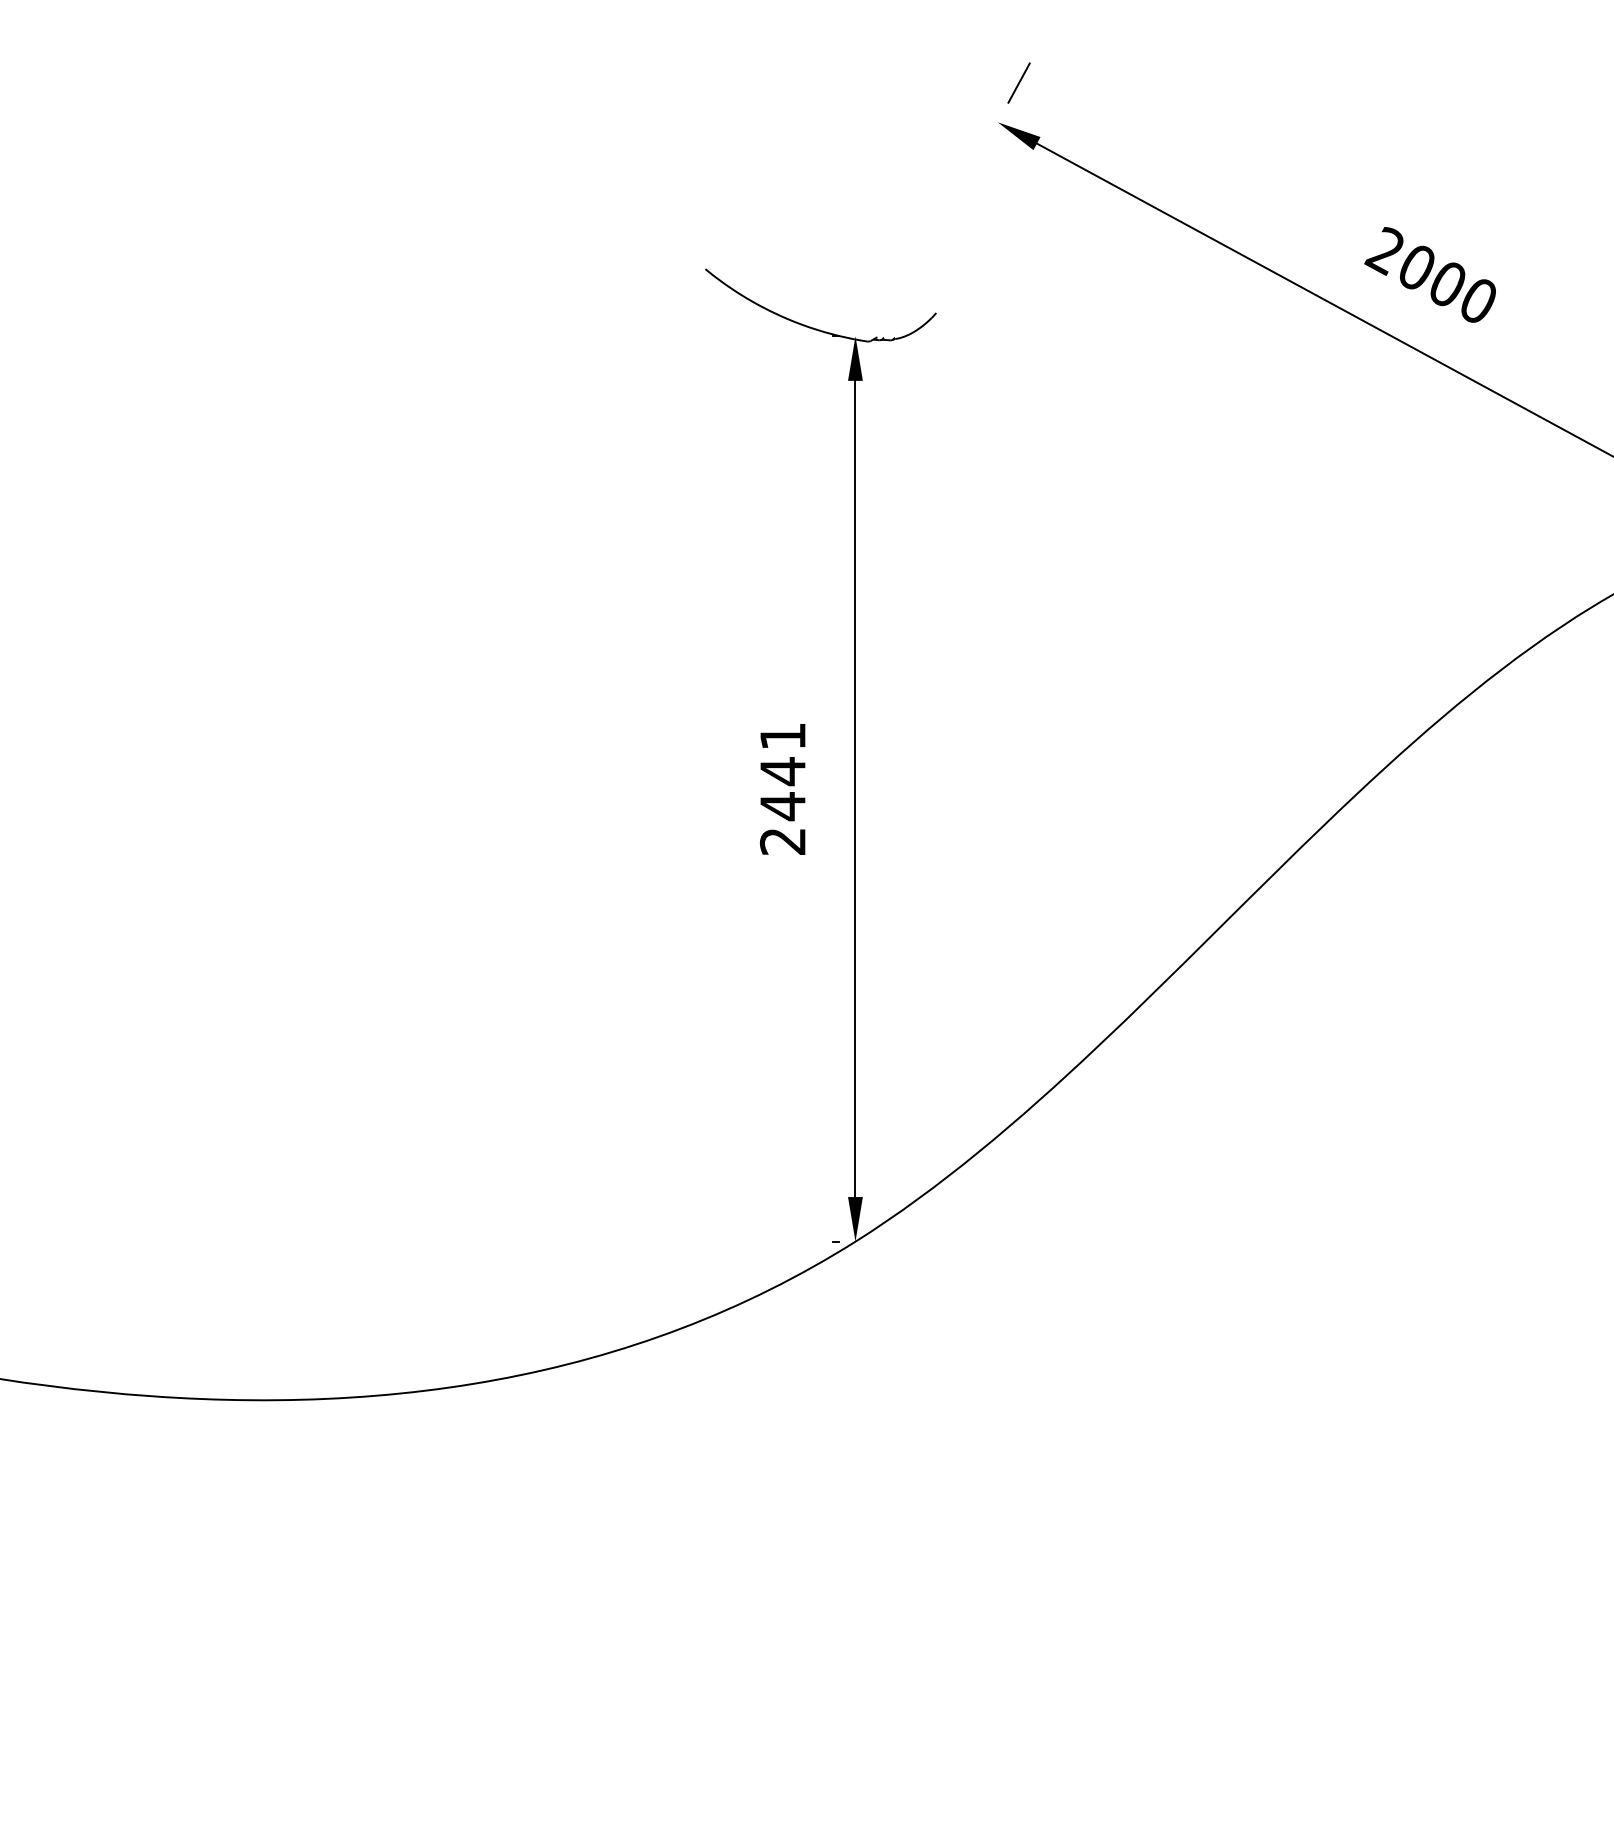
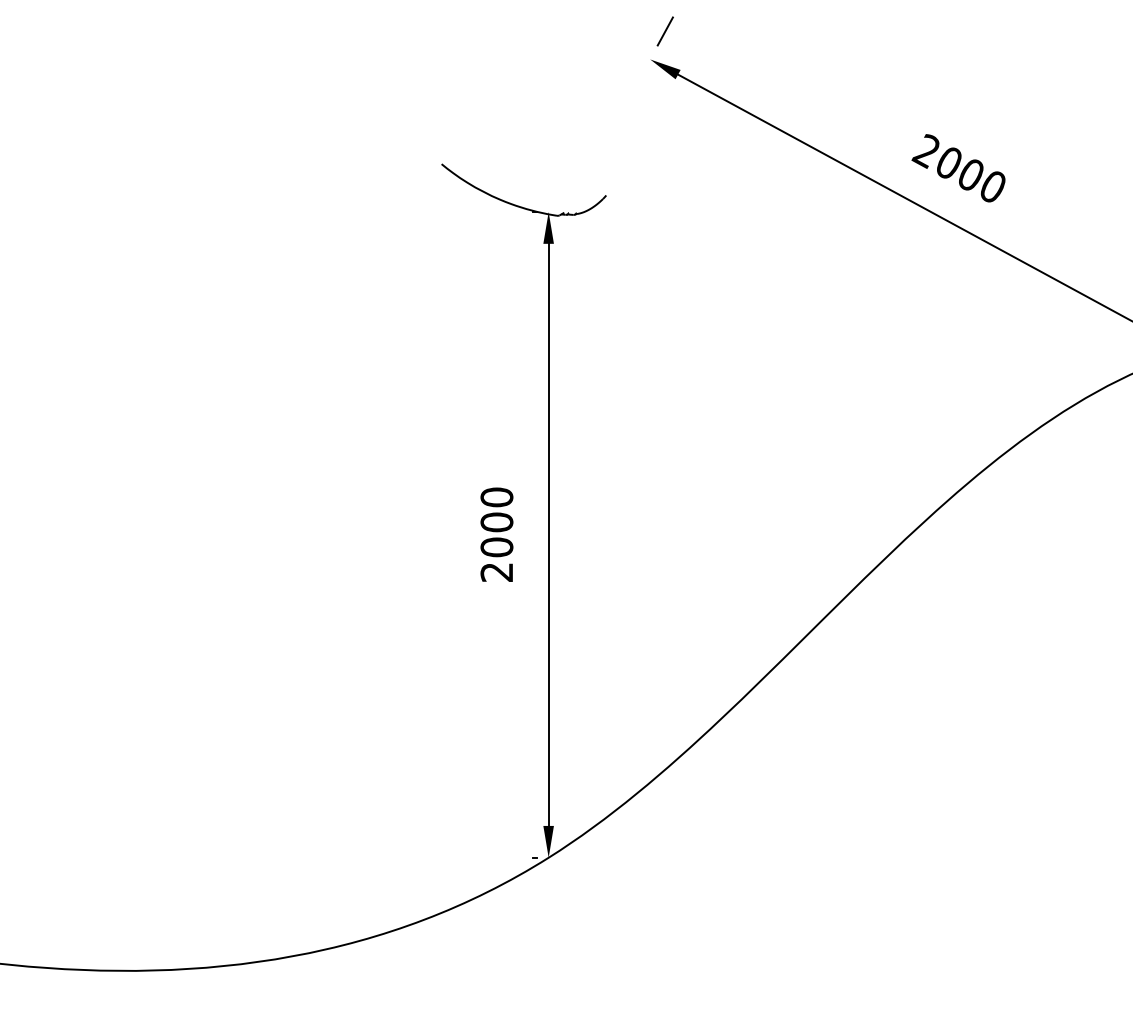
text: (782, 771) -> (496, 522), 2441 -> 2000

